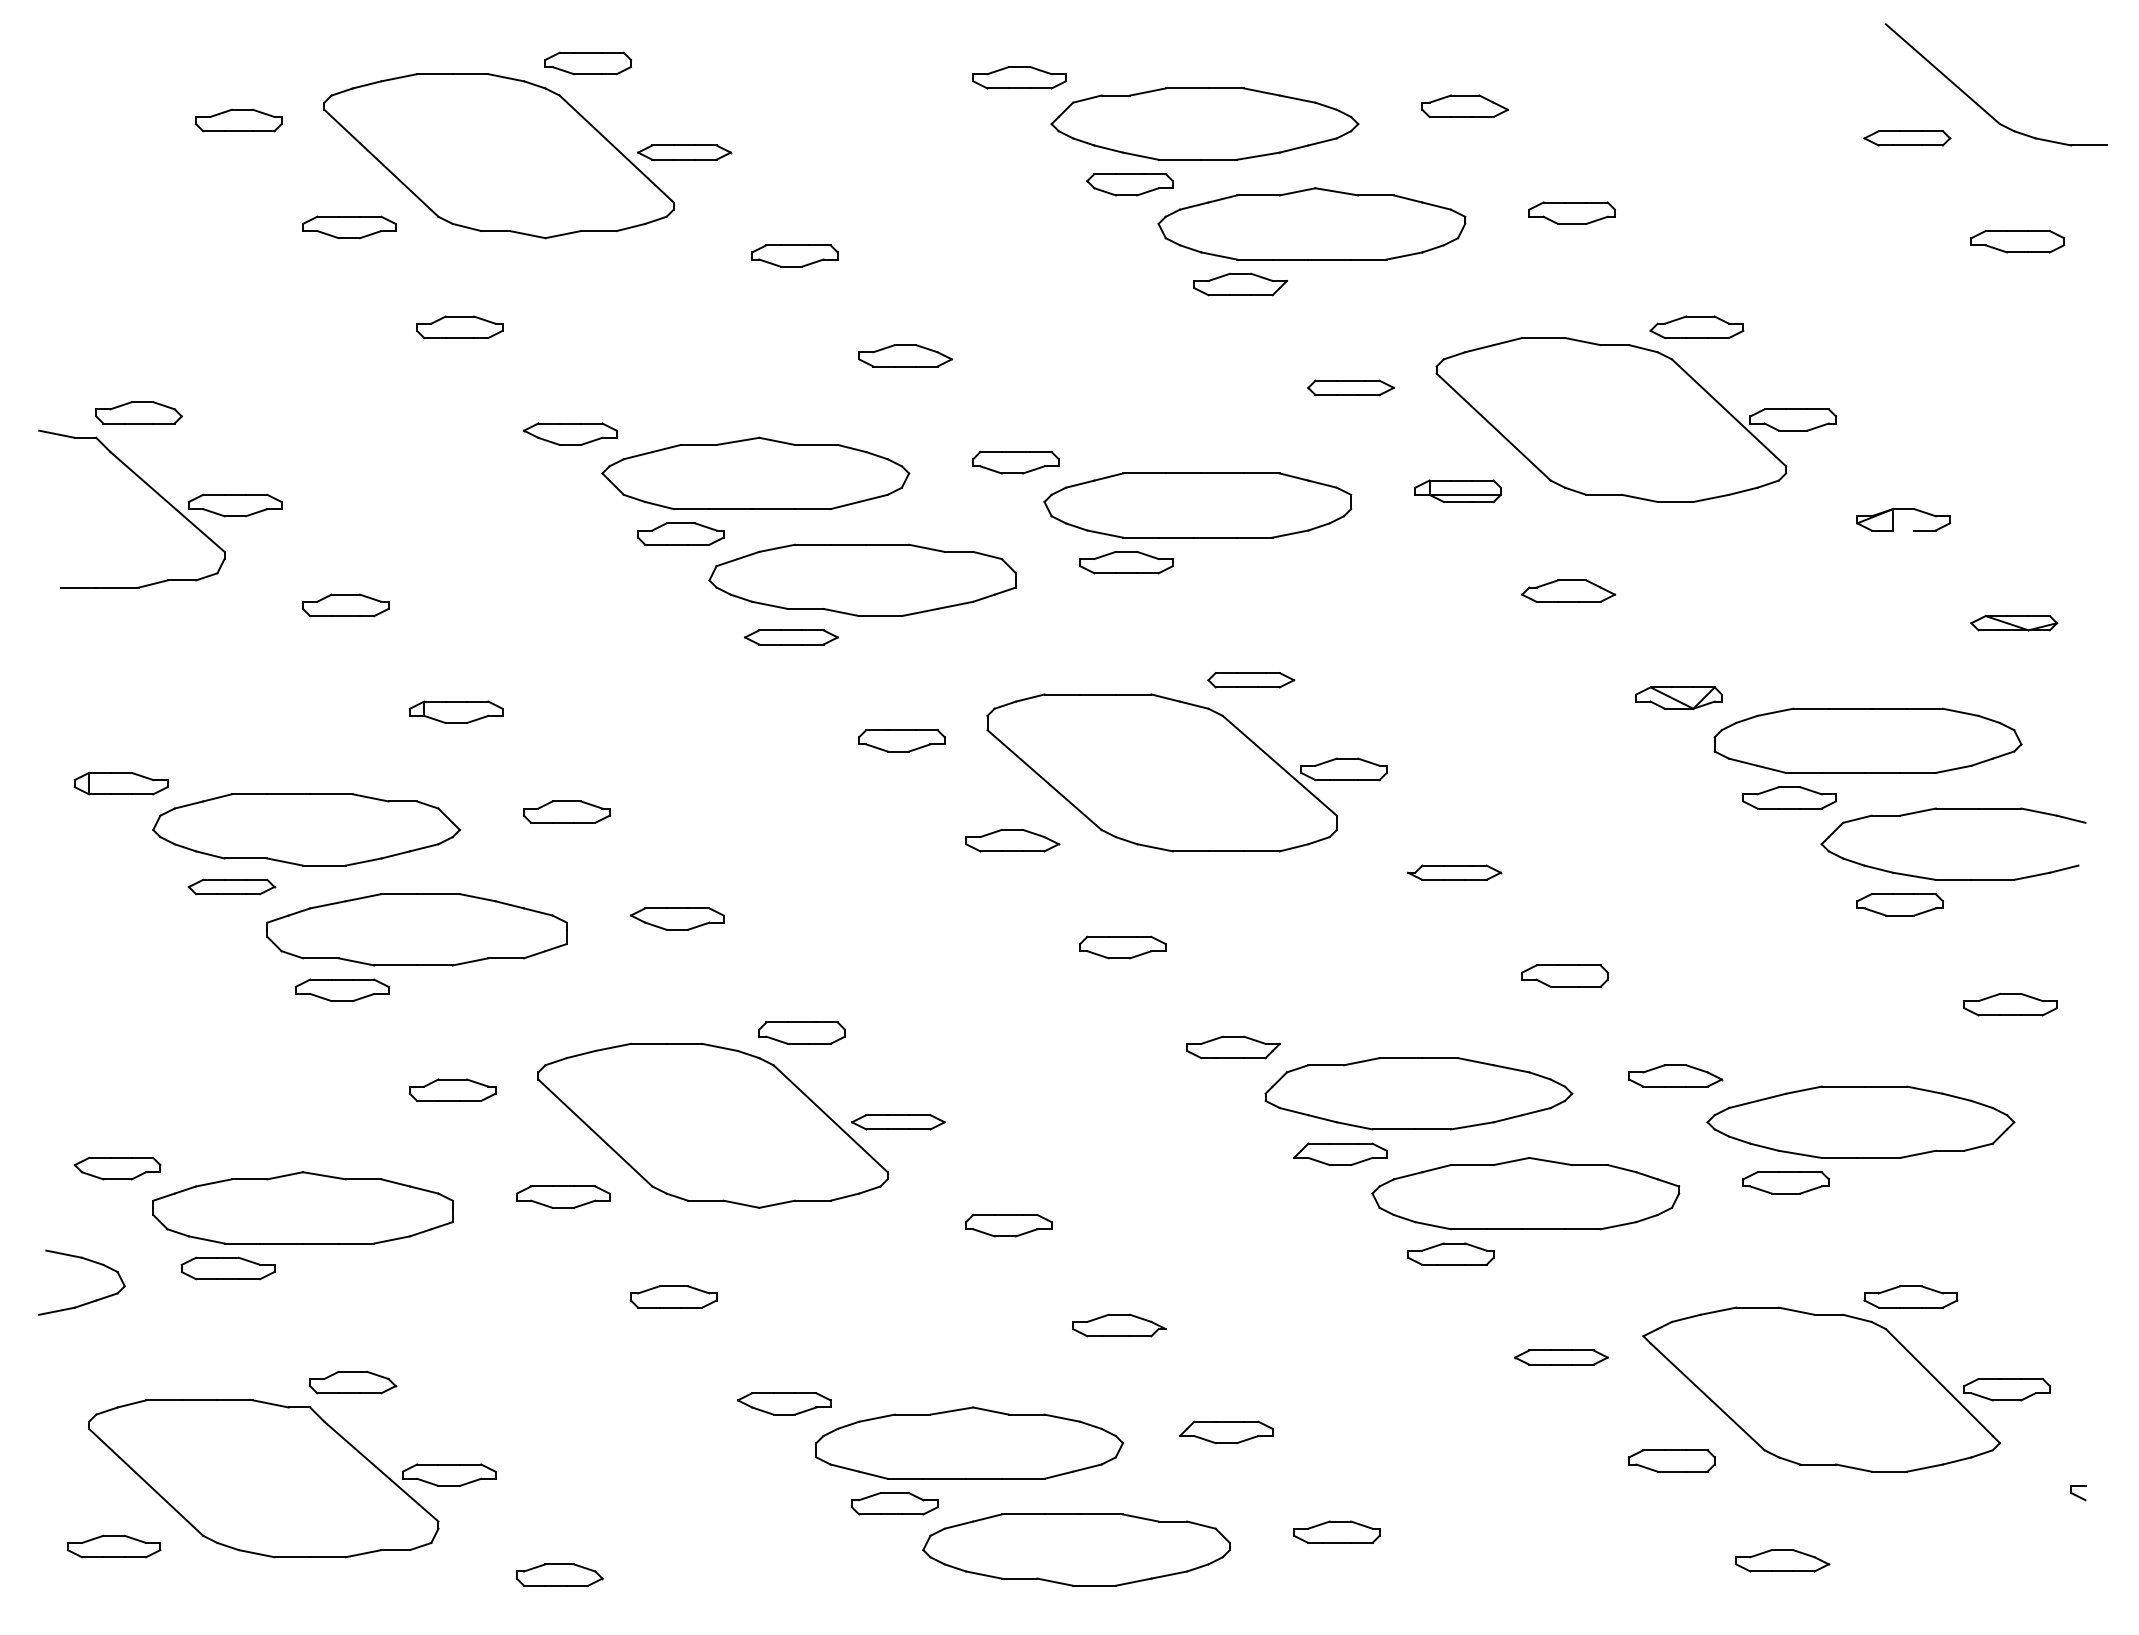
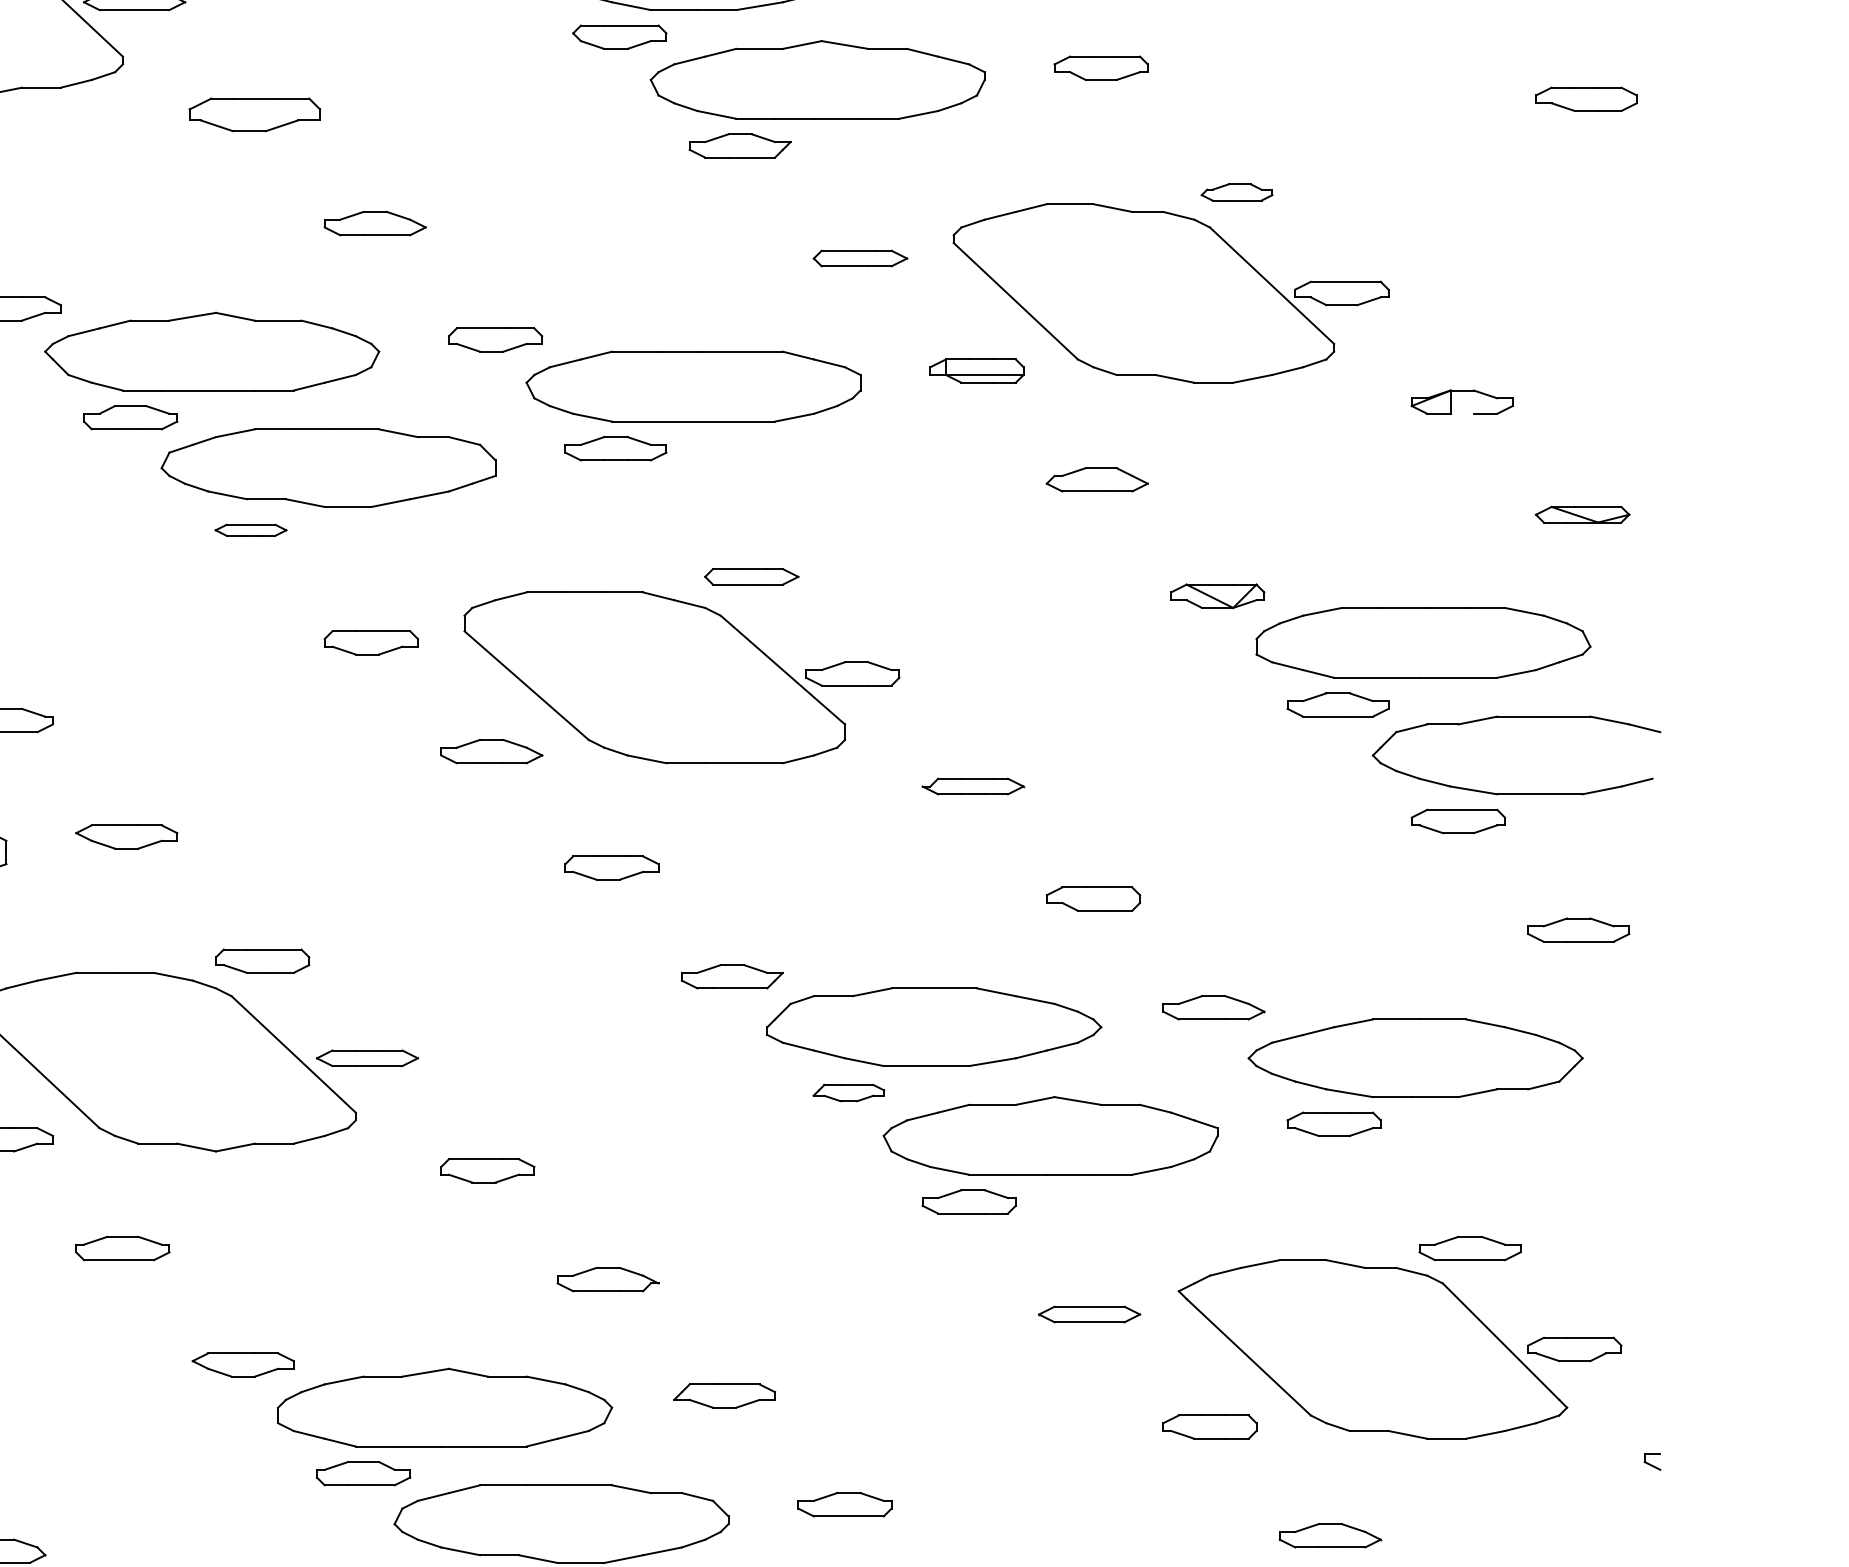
part: (794, 255) -> (254, 114), size x1.4
part: (1696, 326) -> (1236, 191), size x0.7
part: (791, 637) -> (251, 530), size x0.7
part: (1340, 1153) -> (848, 1092), size x0.7

